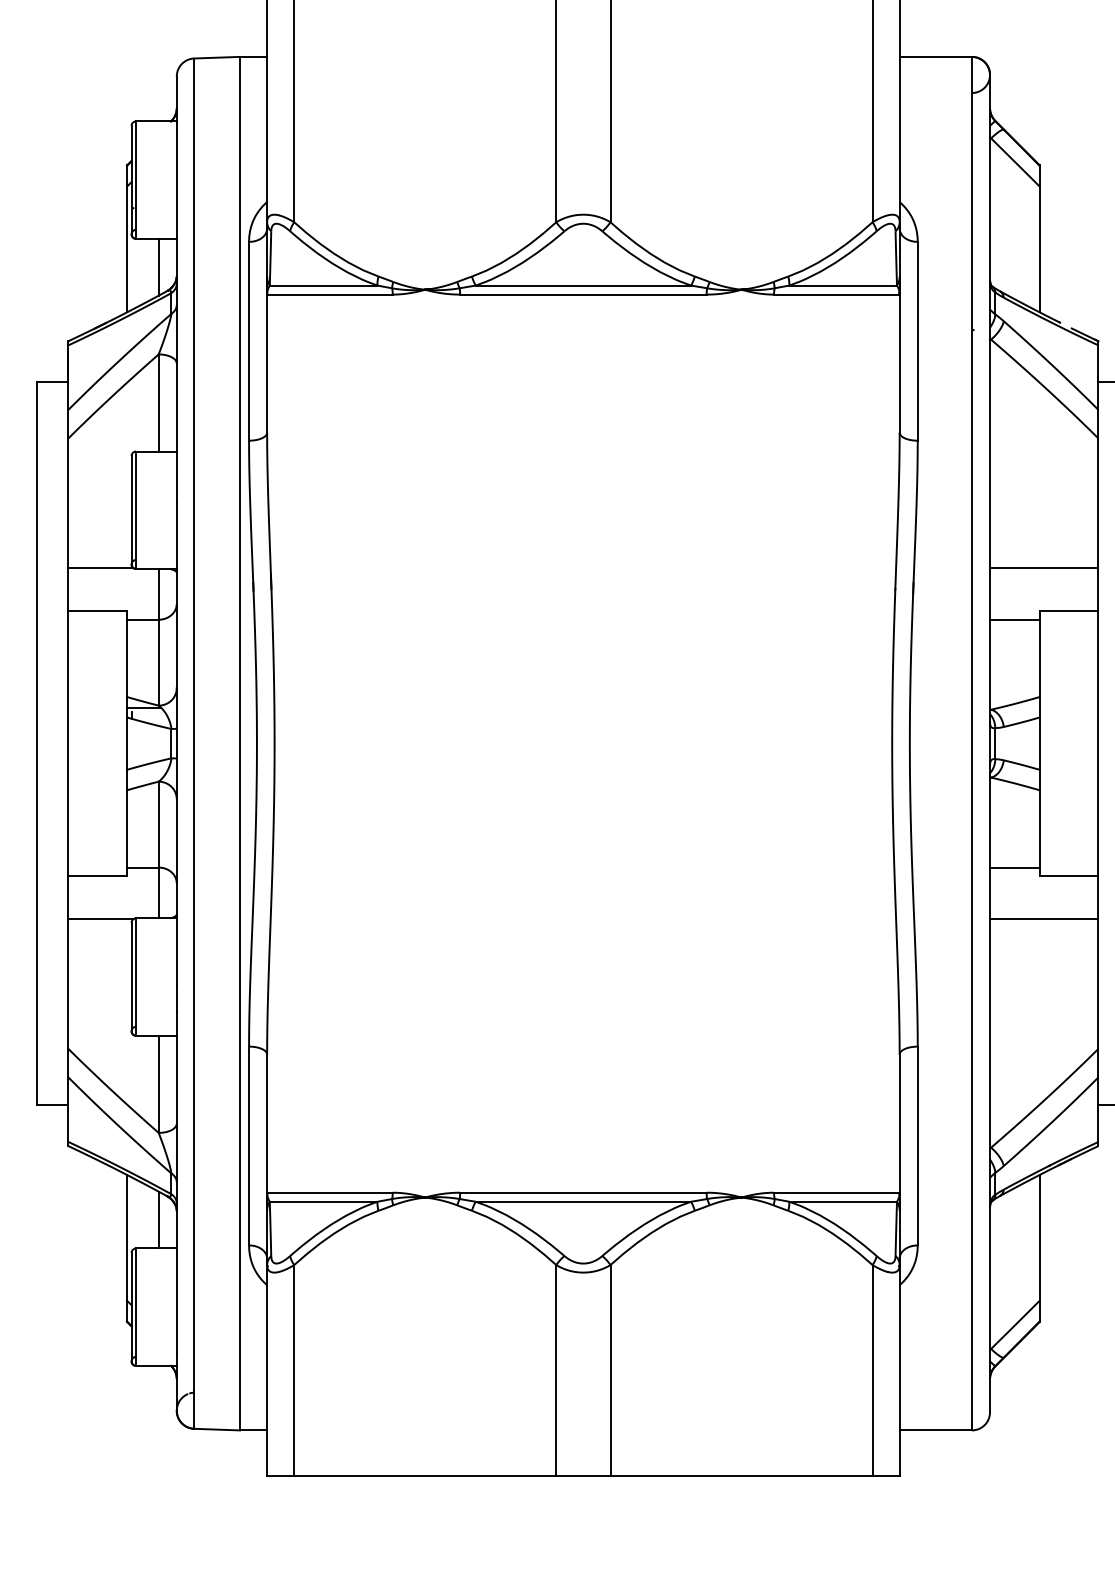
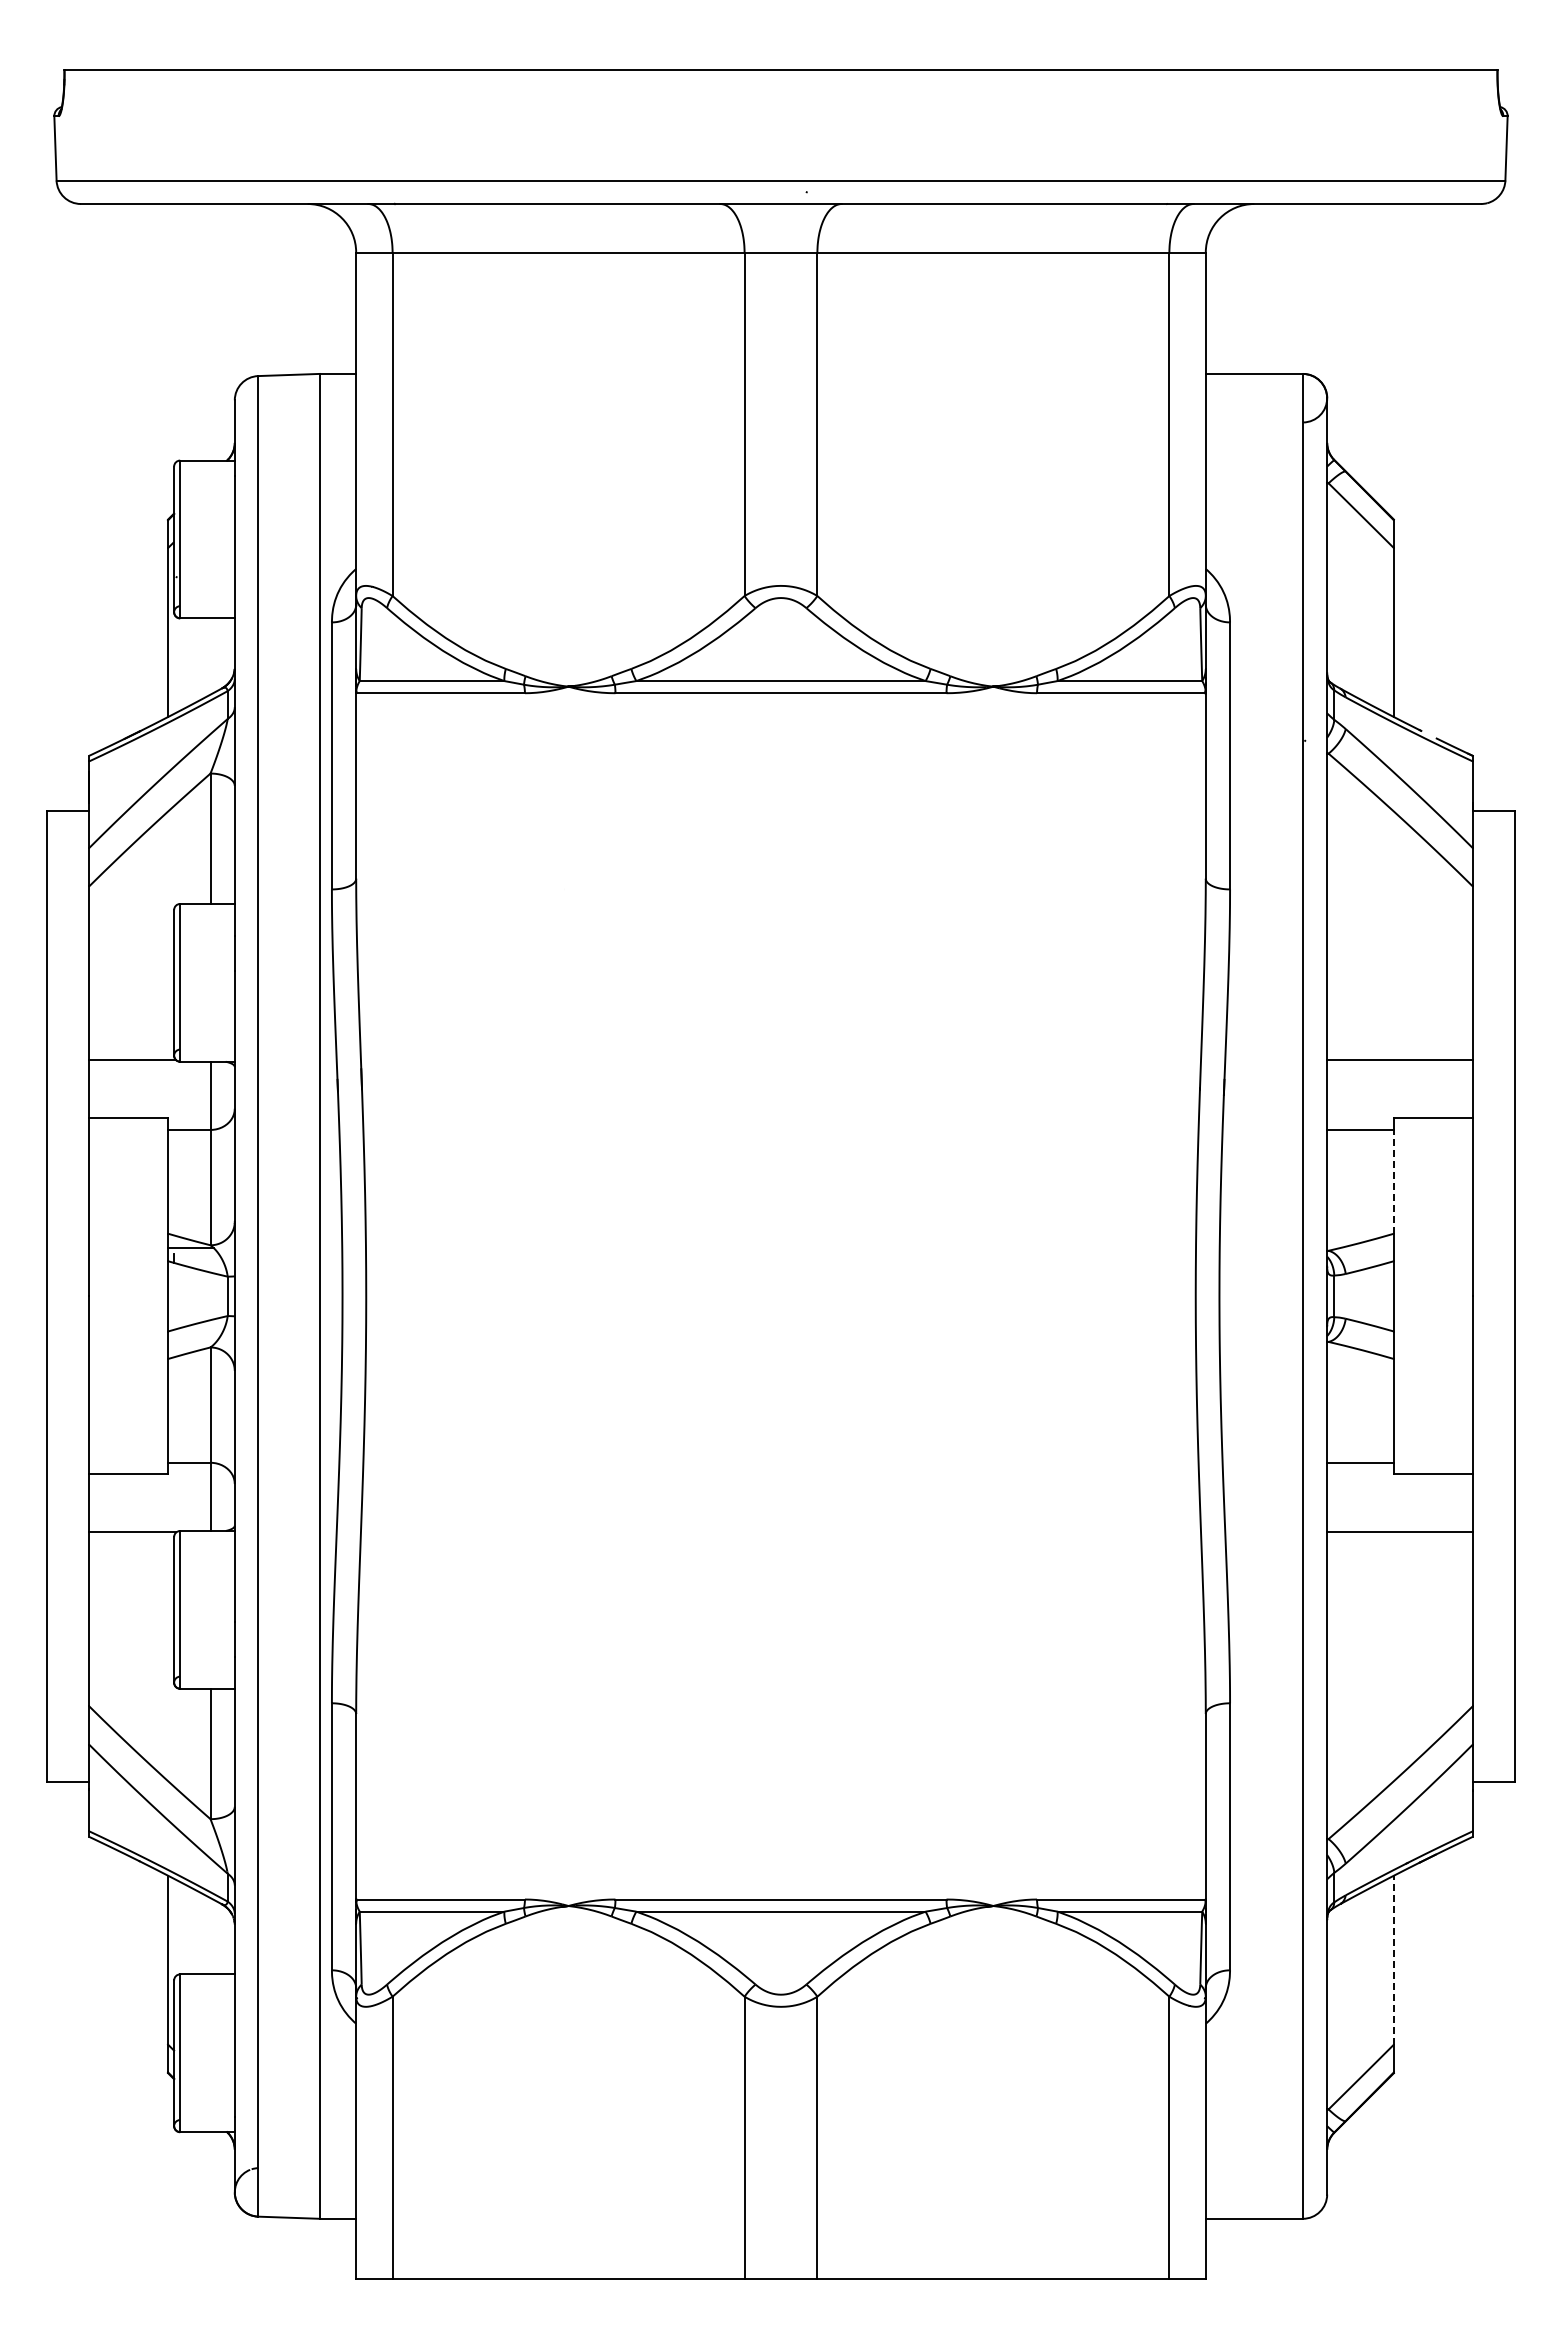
line: (158, 267) -> (210, 656), removed
line: (1039, 658) -> (1393, 1181), solid -> dashed
line: (158, 1220) -> (210, 1936), removed
line: (1039, 1237) -> (1393, 1959), solid -> dashed

